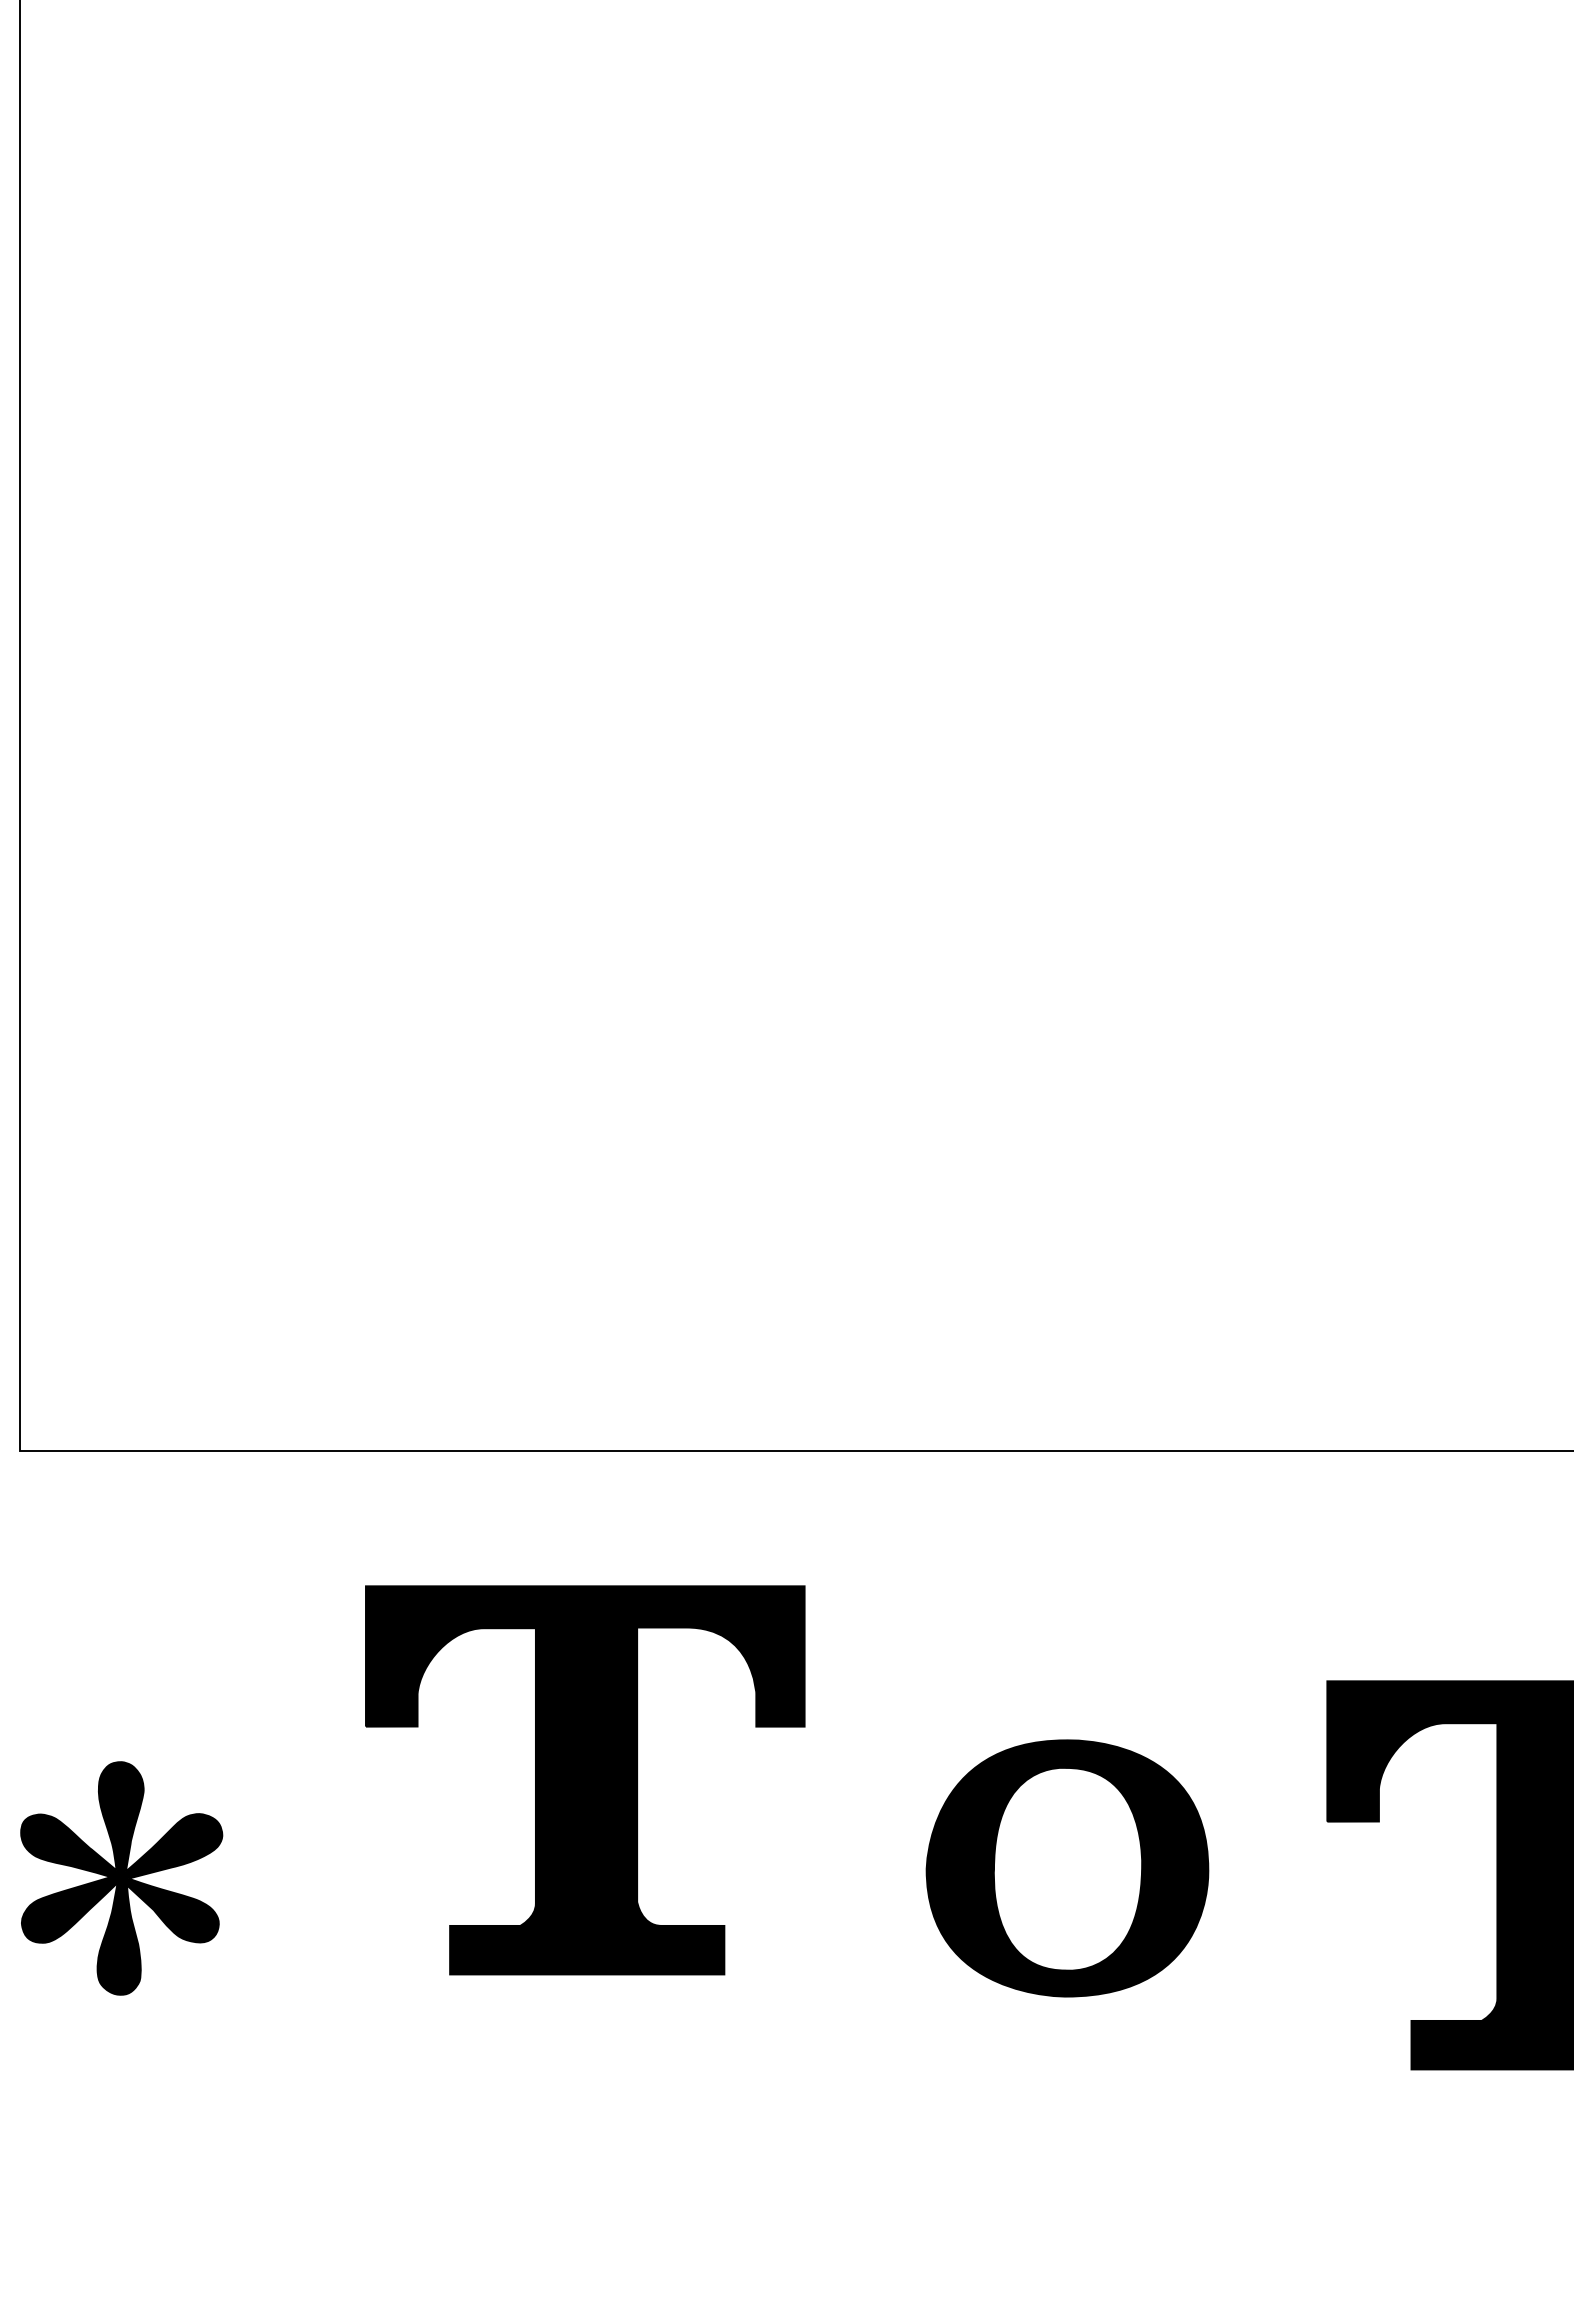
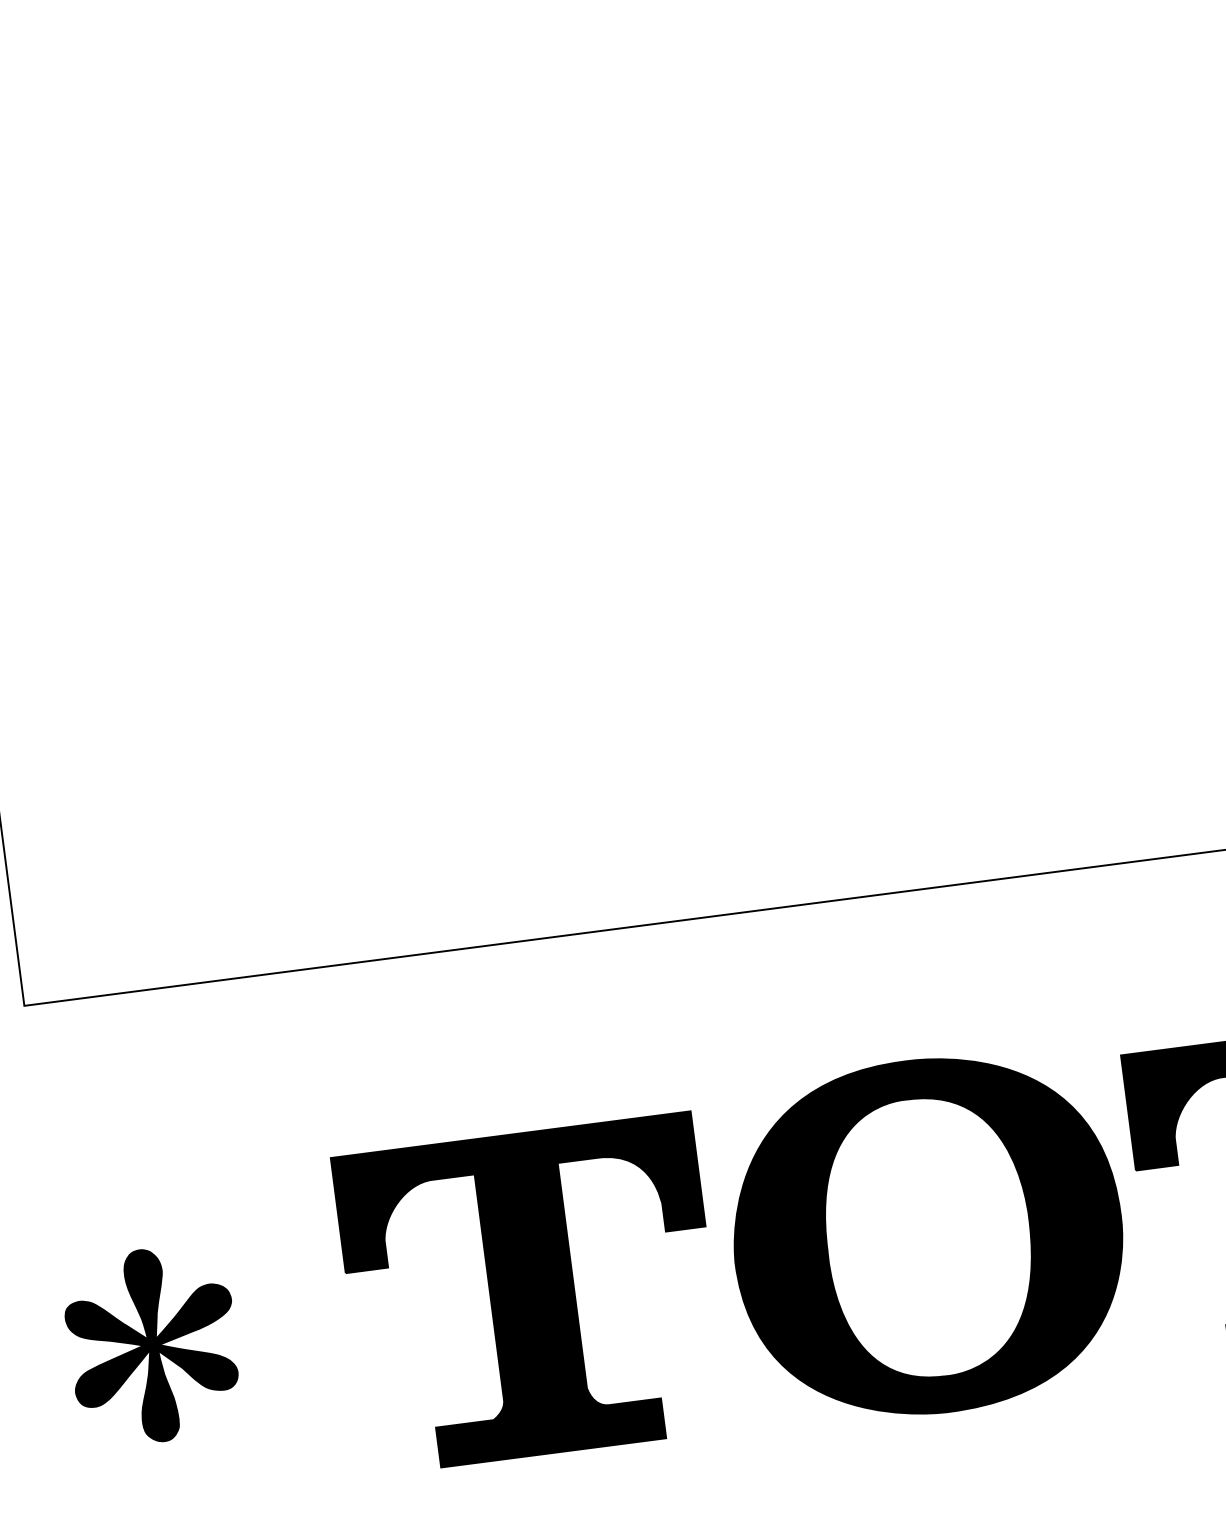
part: (585, 1780) -> (531, 1293), moved
part: (1067, 1868) -> (927, 1236), size x1.67

